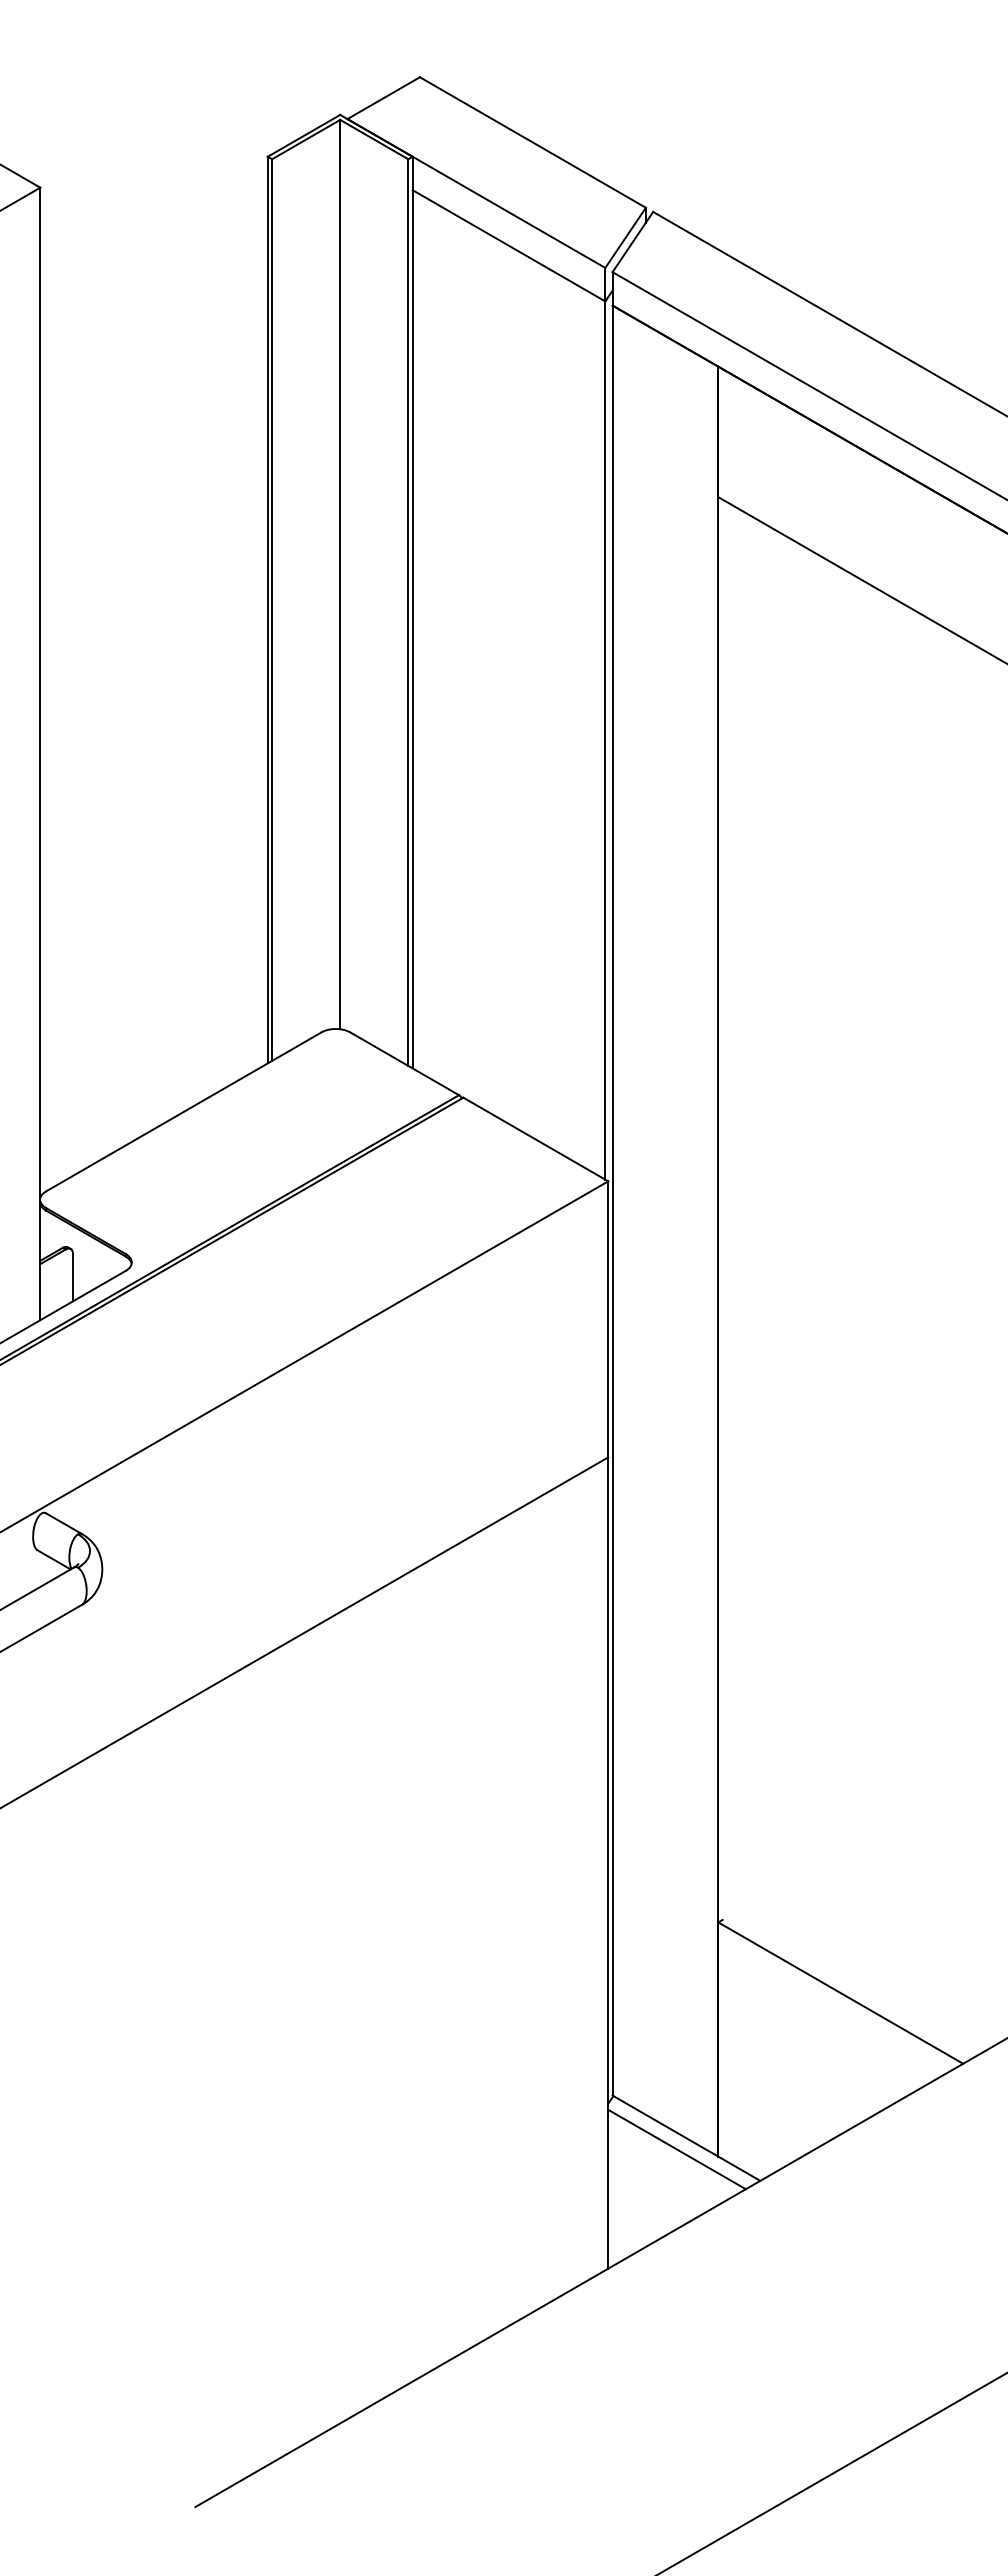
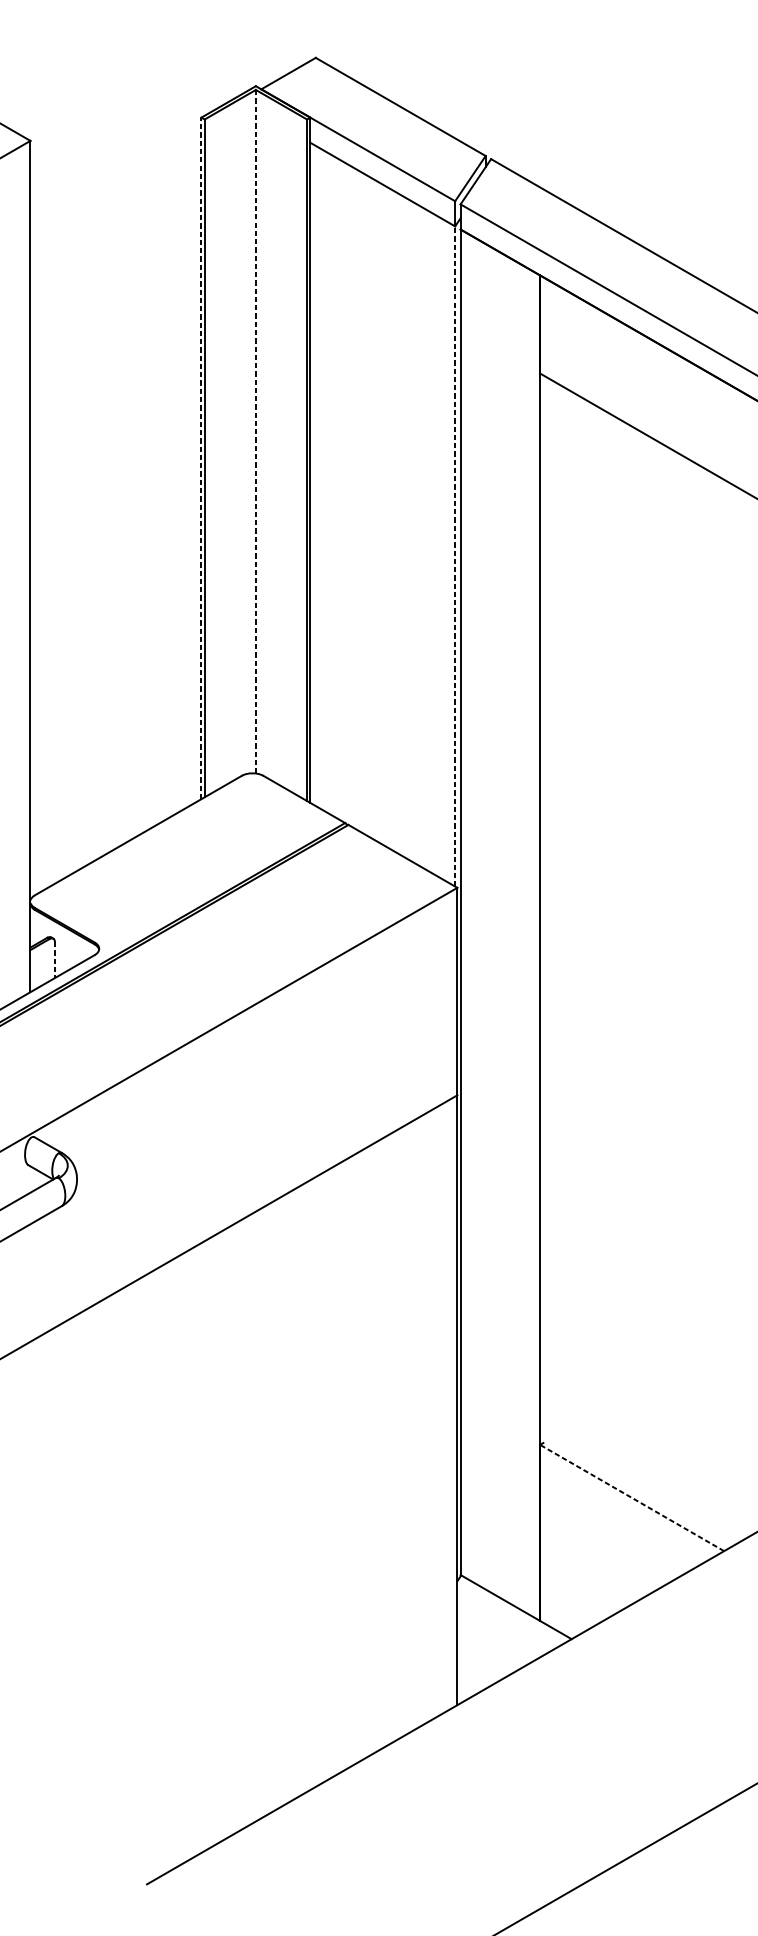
line: (340, 574) -> (256, 431), solid -> dashed
line: (267, 609) -> (201, 457), solid -> dashed
line: (605, 740) -> (455, 556), solid -> dashed
line: (72, 1277) -> (54, 960), solid -> dashed
line: (840, 1992) -> (631, 1497), solid -> dashed
line: (676, 2149) -> (508, 1615), removed

